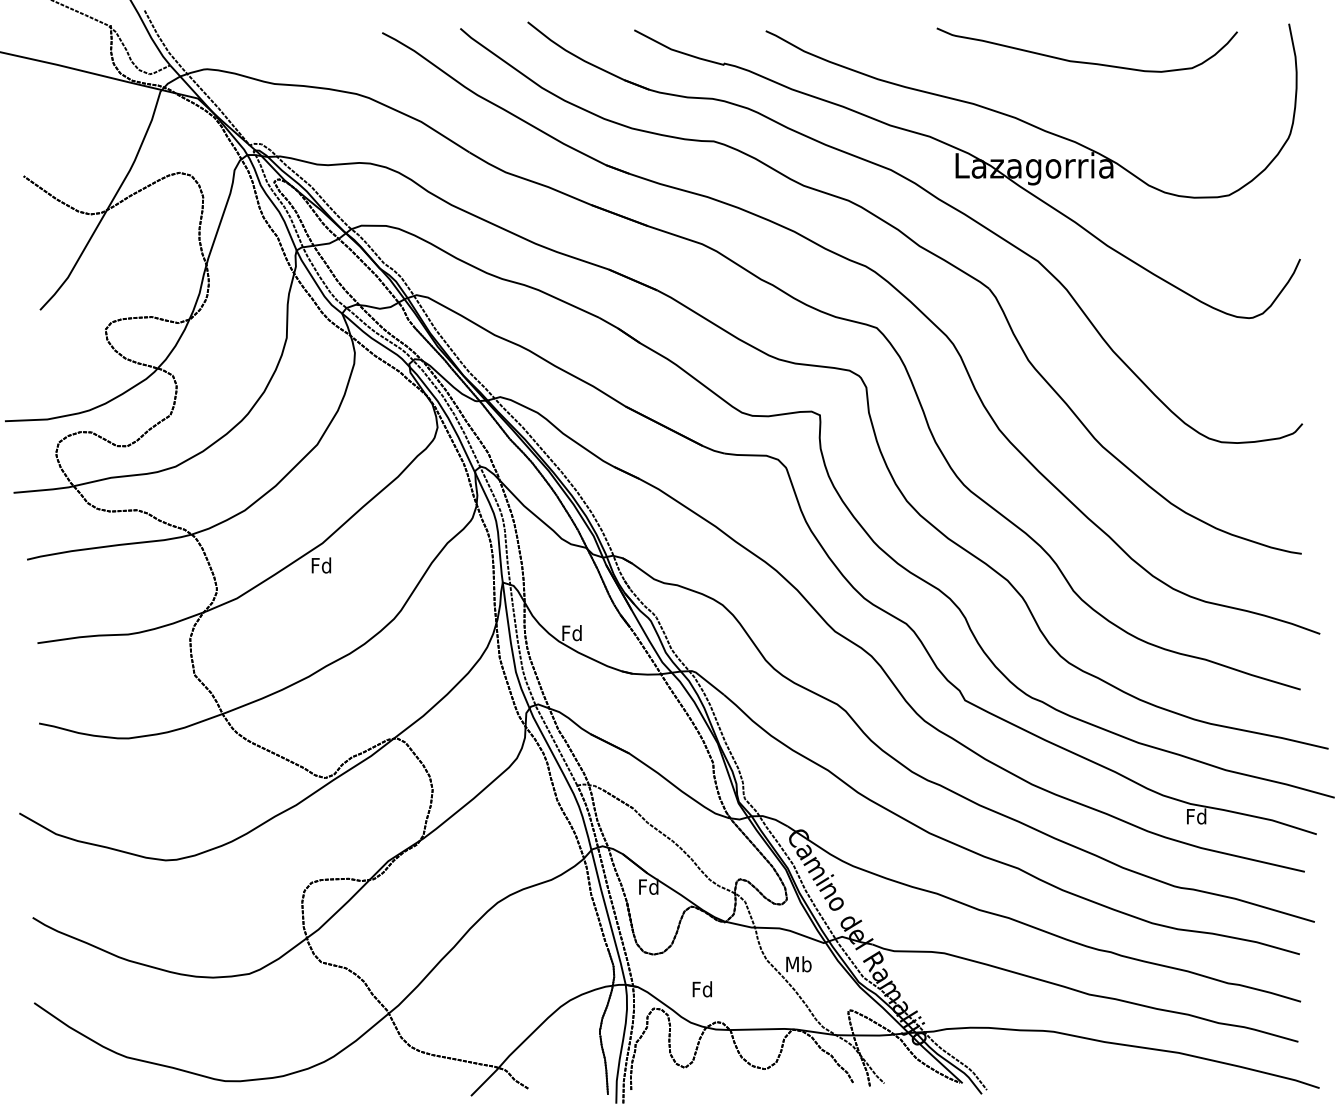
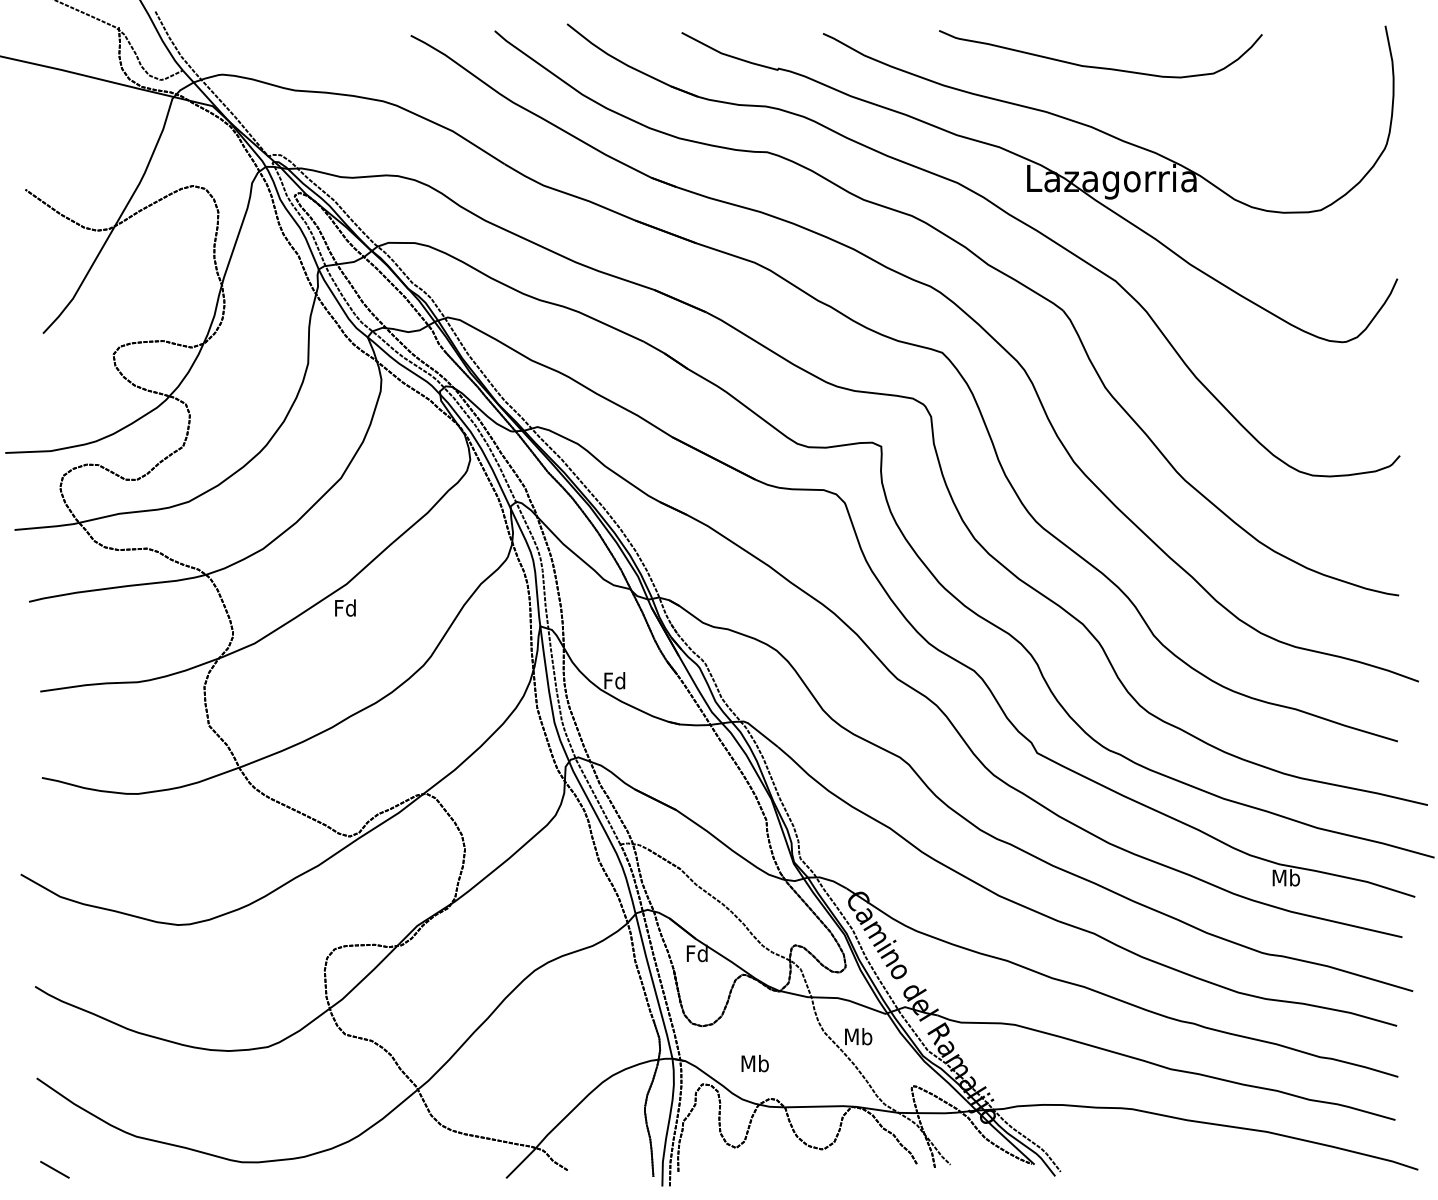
curve: (1084, 61) -> (1097, 66), moved
text: (1196, 816) -> (1285, 877), Fd -> Mb
text: (702, 989) -> (755, 1063), Fd -> Mb
line: (50, 1087) -> (54, 1169), added

